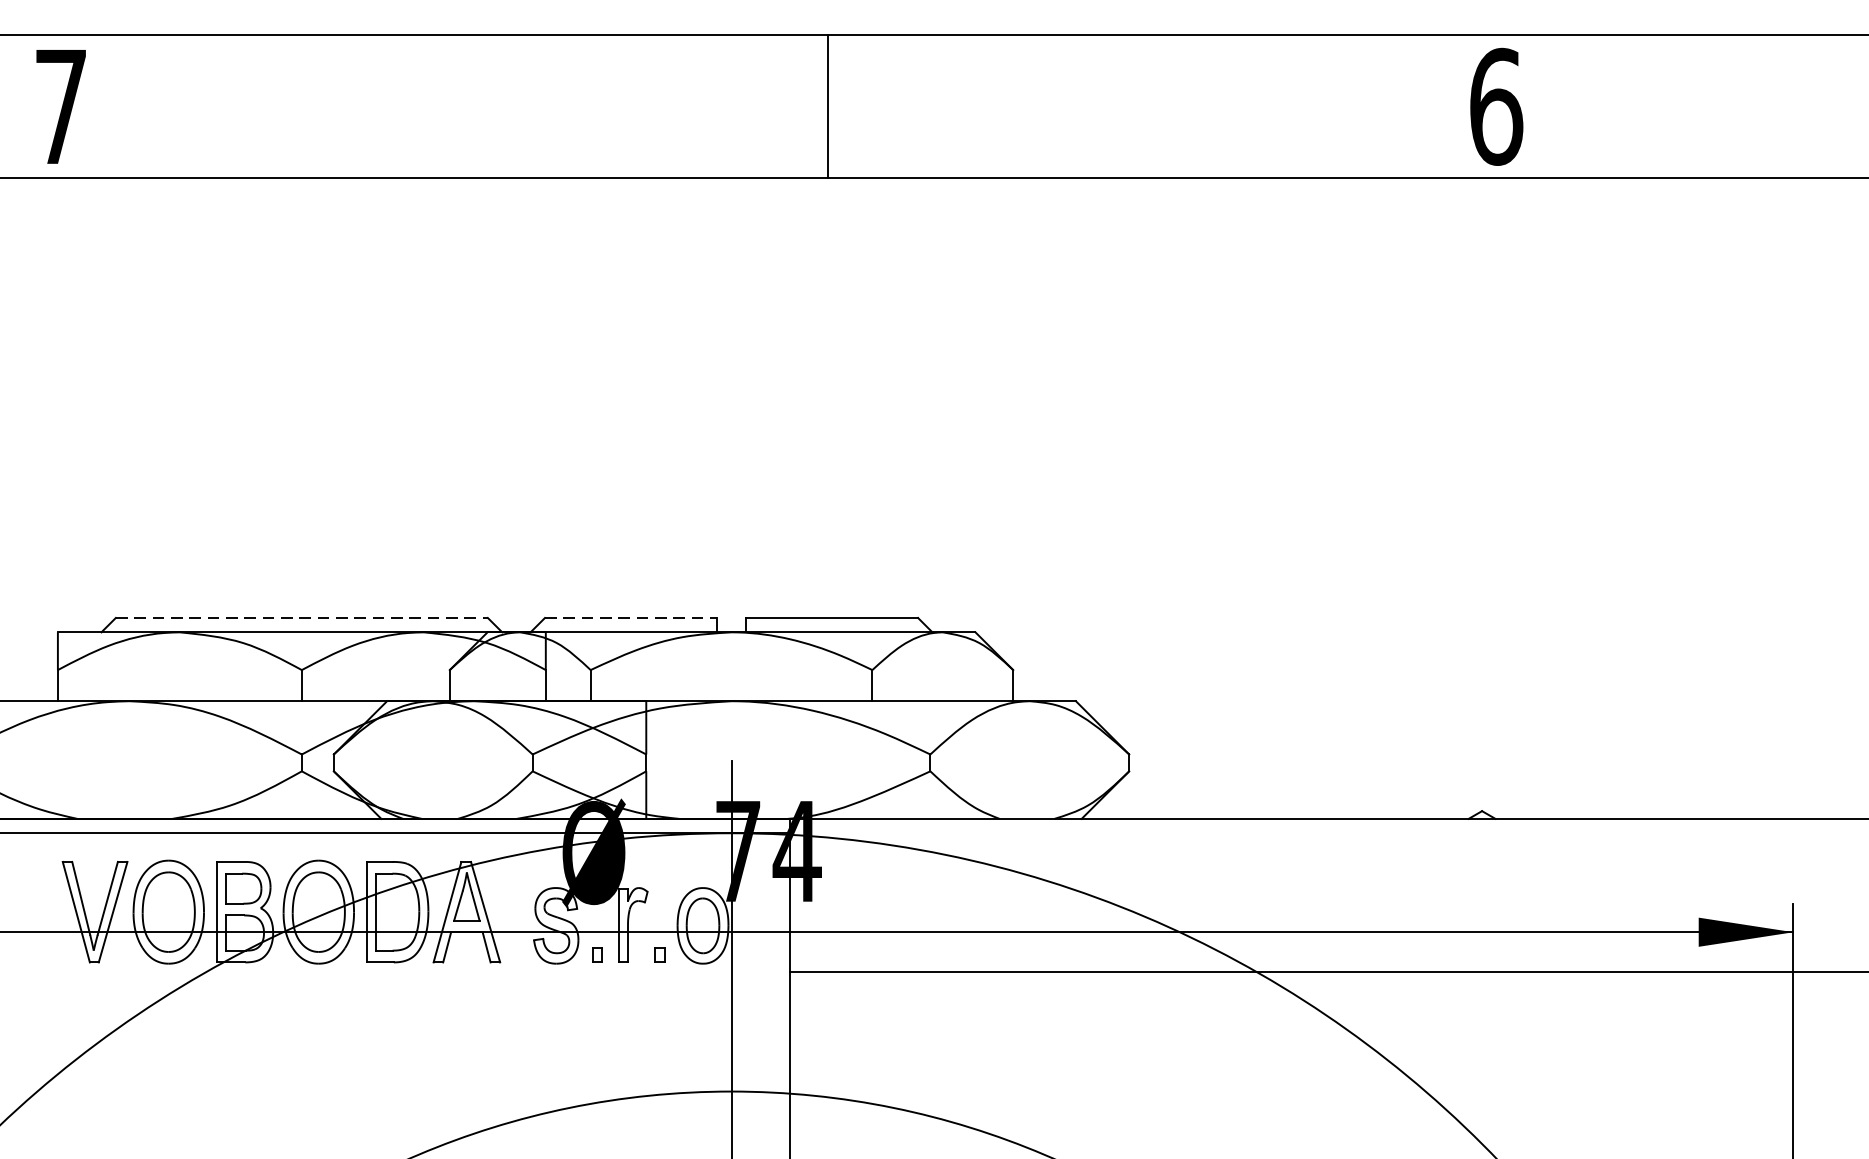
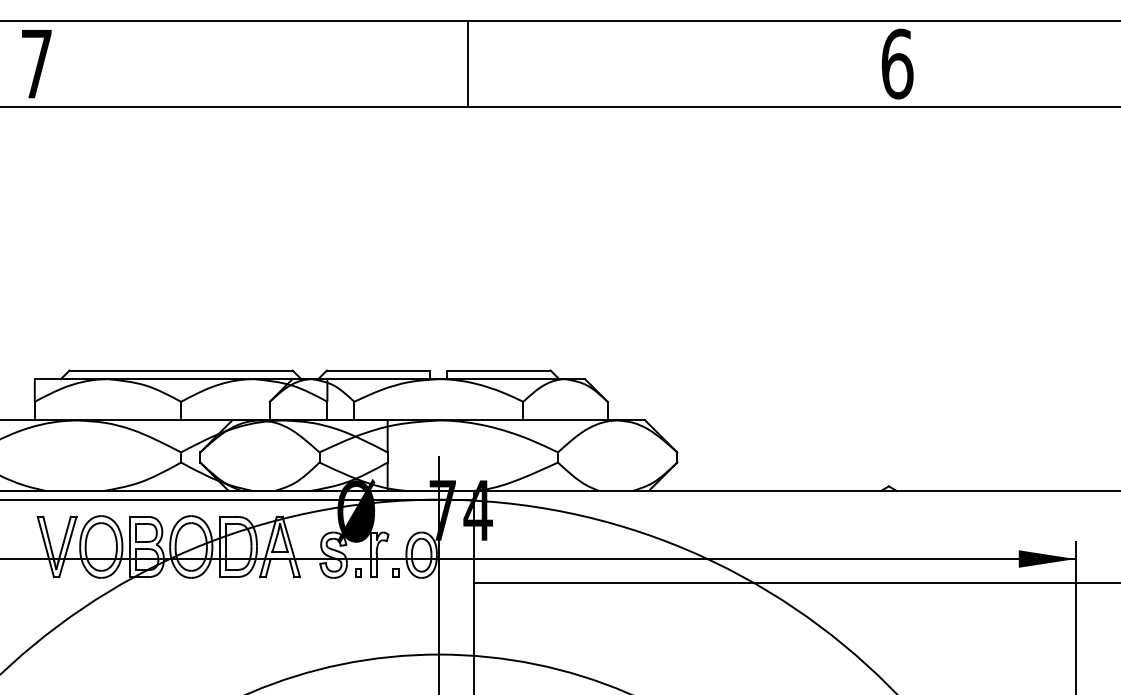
line: (827, 105) -> (467, 63), moved
line: (302, 617) -> (181, 370), dashed -> solid
line: (631, 617) -> (378, 370), dashed -> solid

